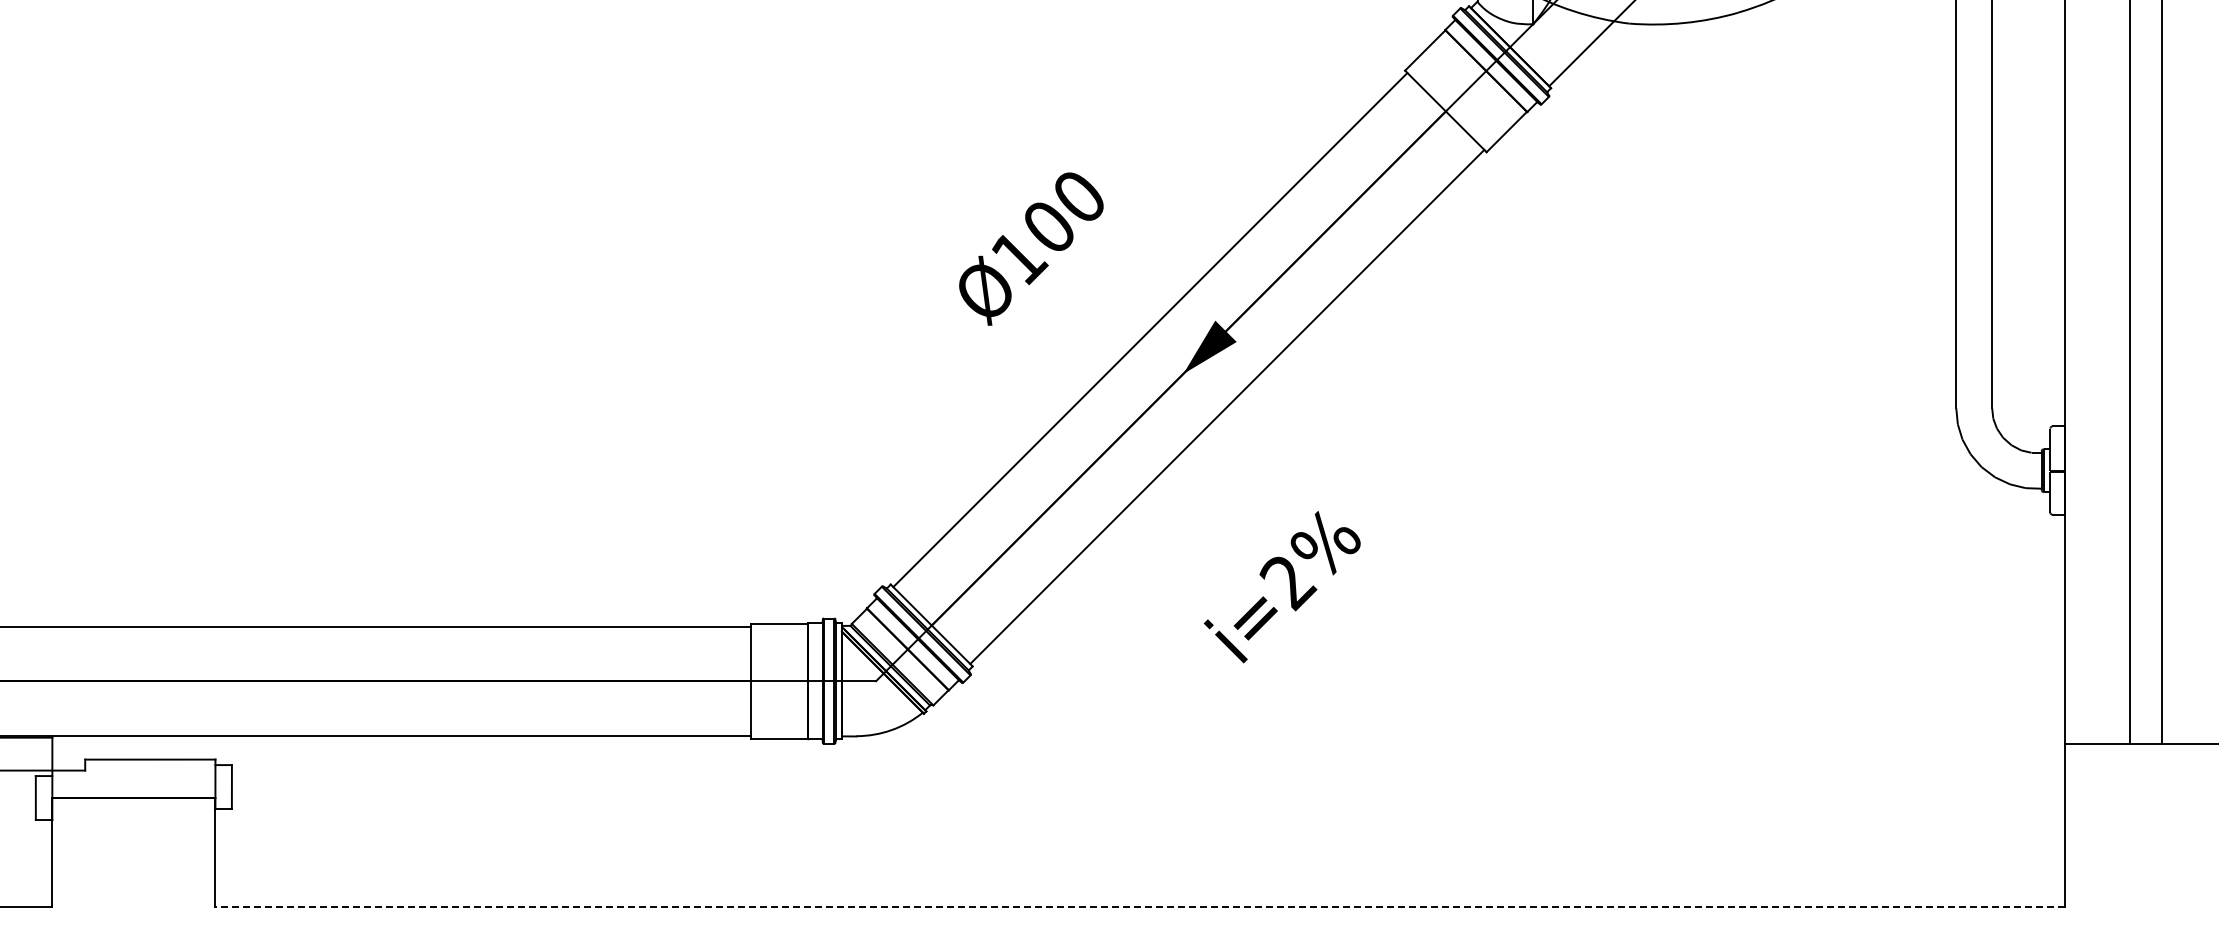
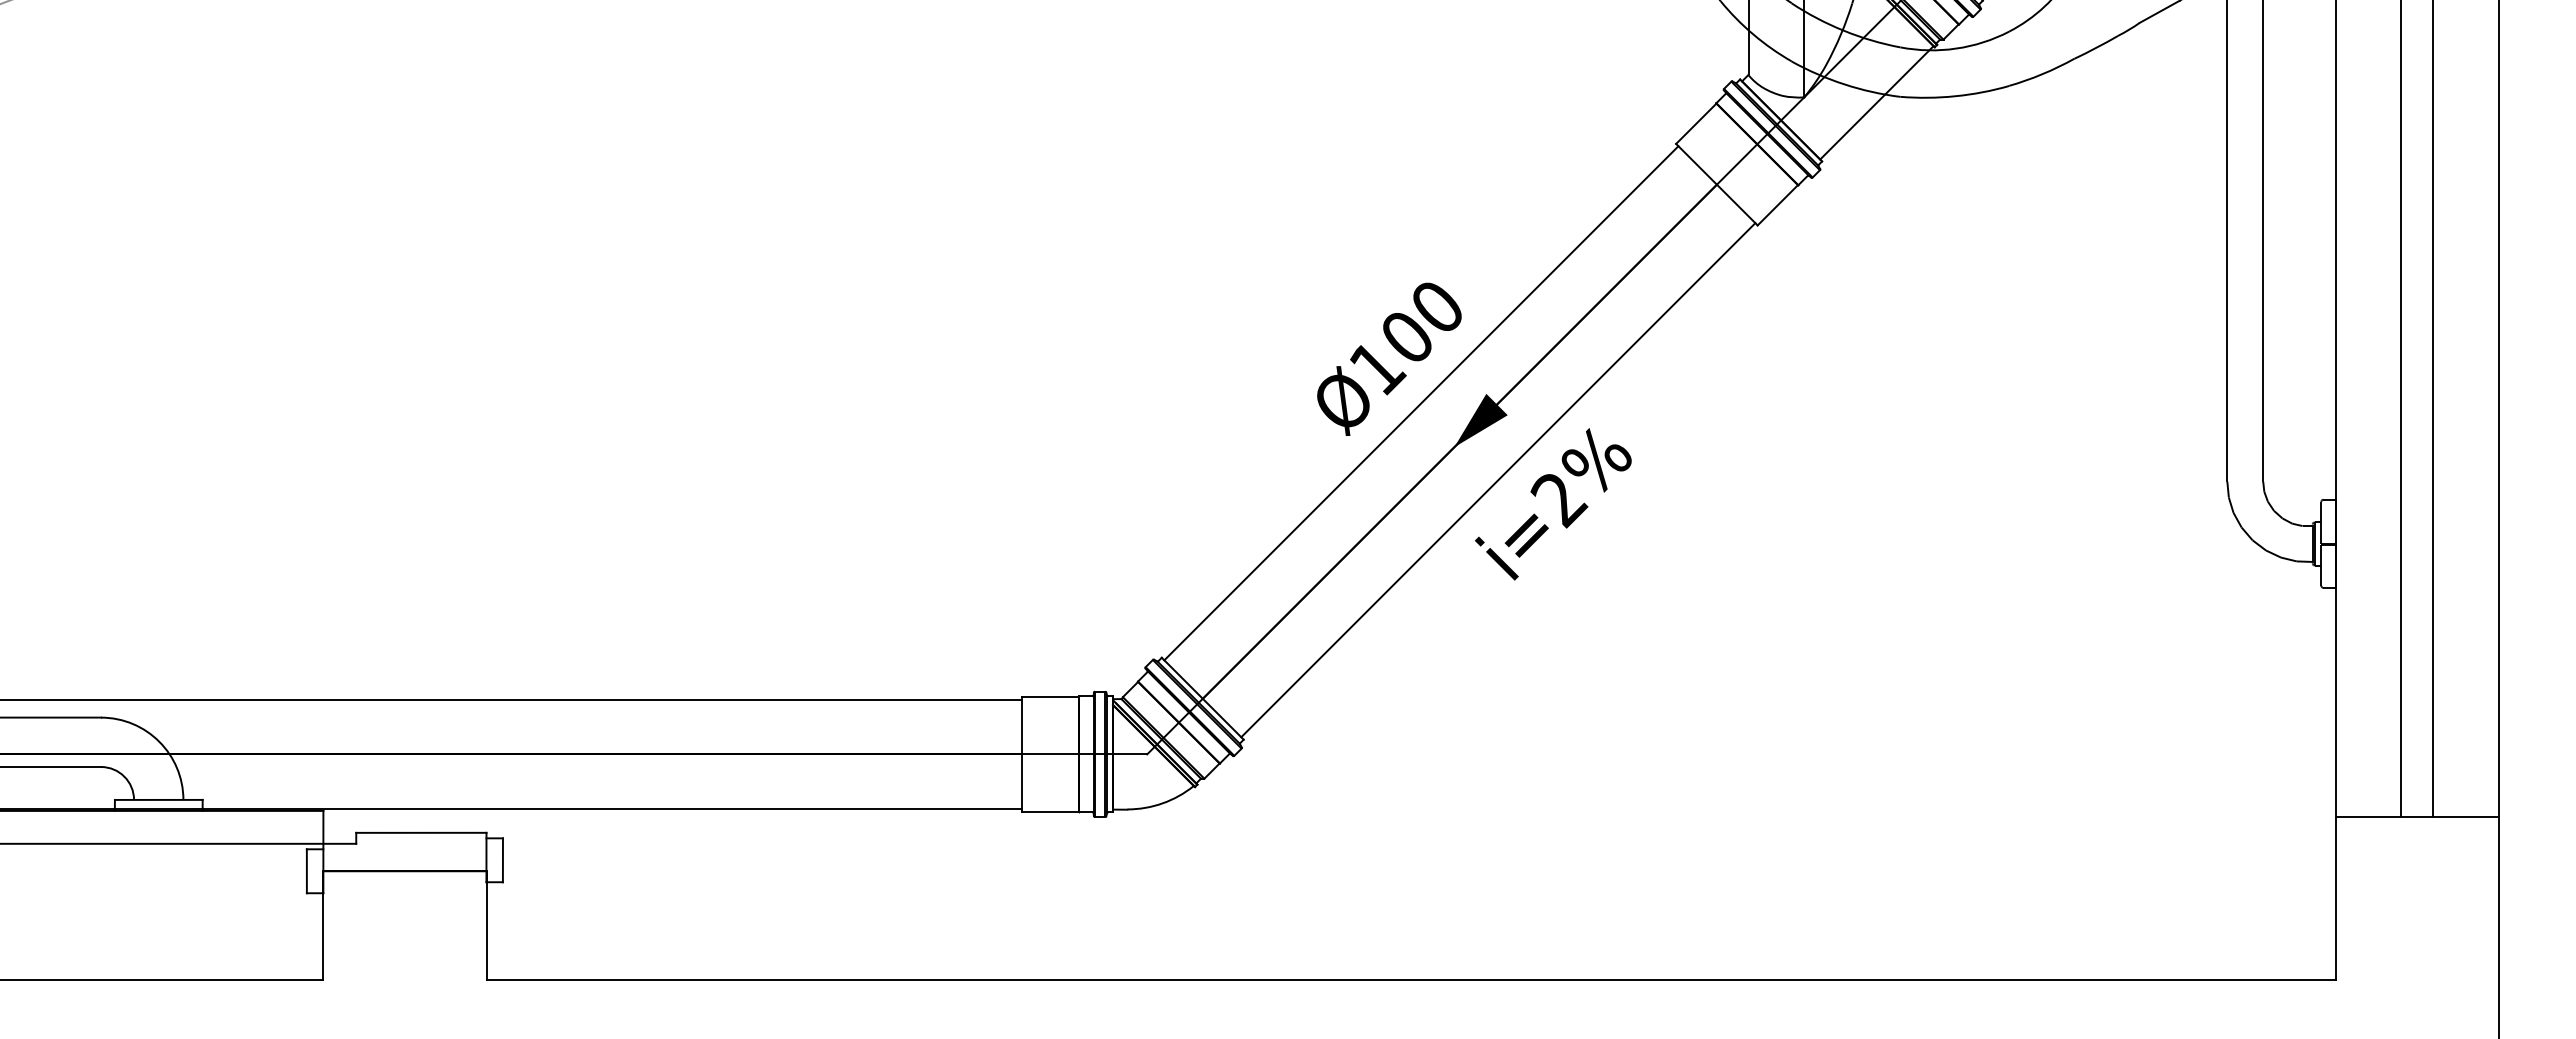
text: (1031, 248) -> (1389, 358), moved
text: (1282, 587) -> (1553, 504), moved
line: (1140, 907) -> (1411, 980), dashed -> solid

